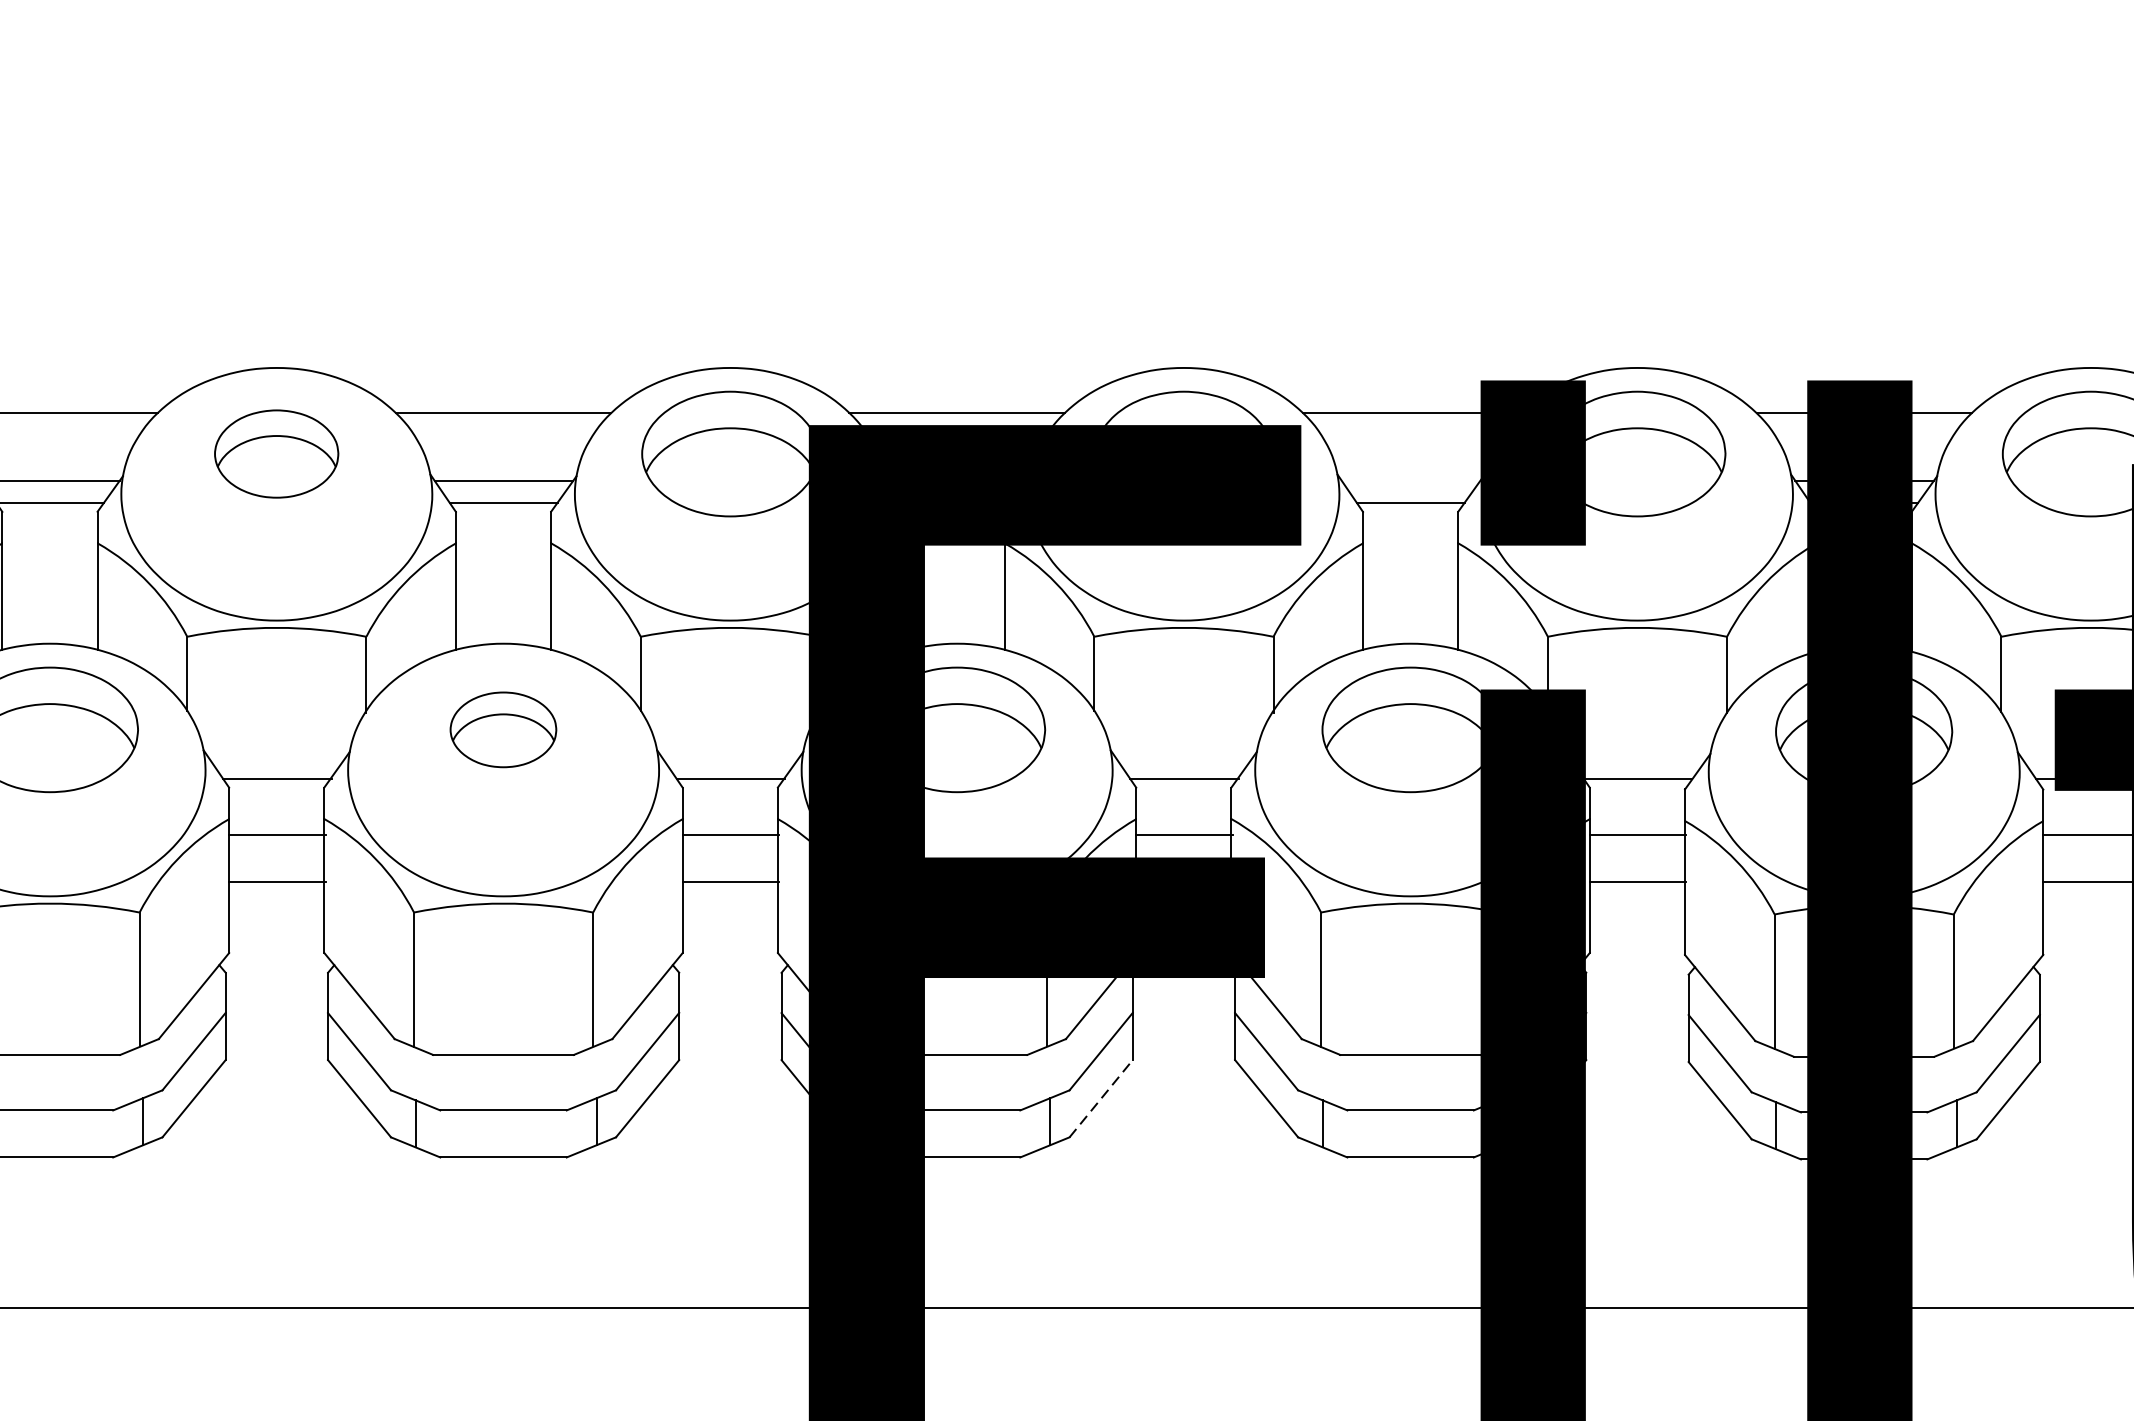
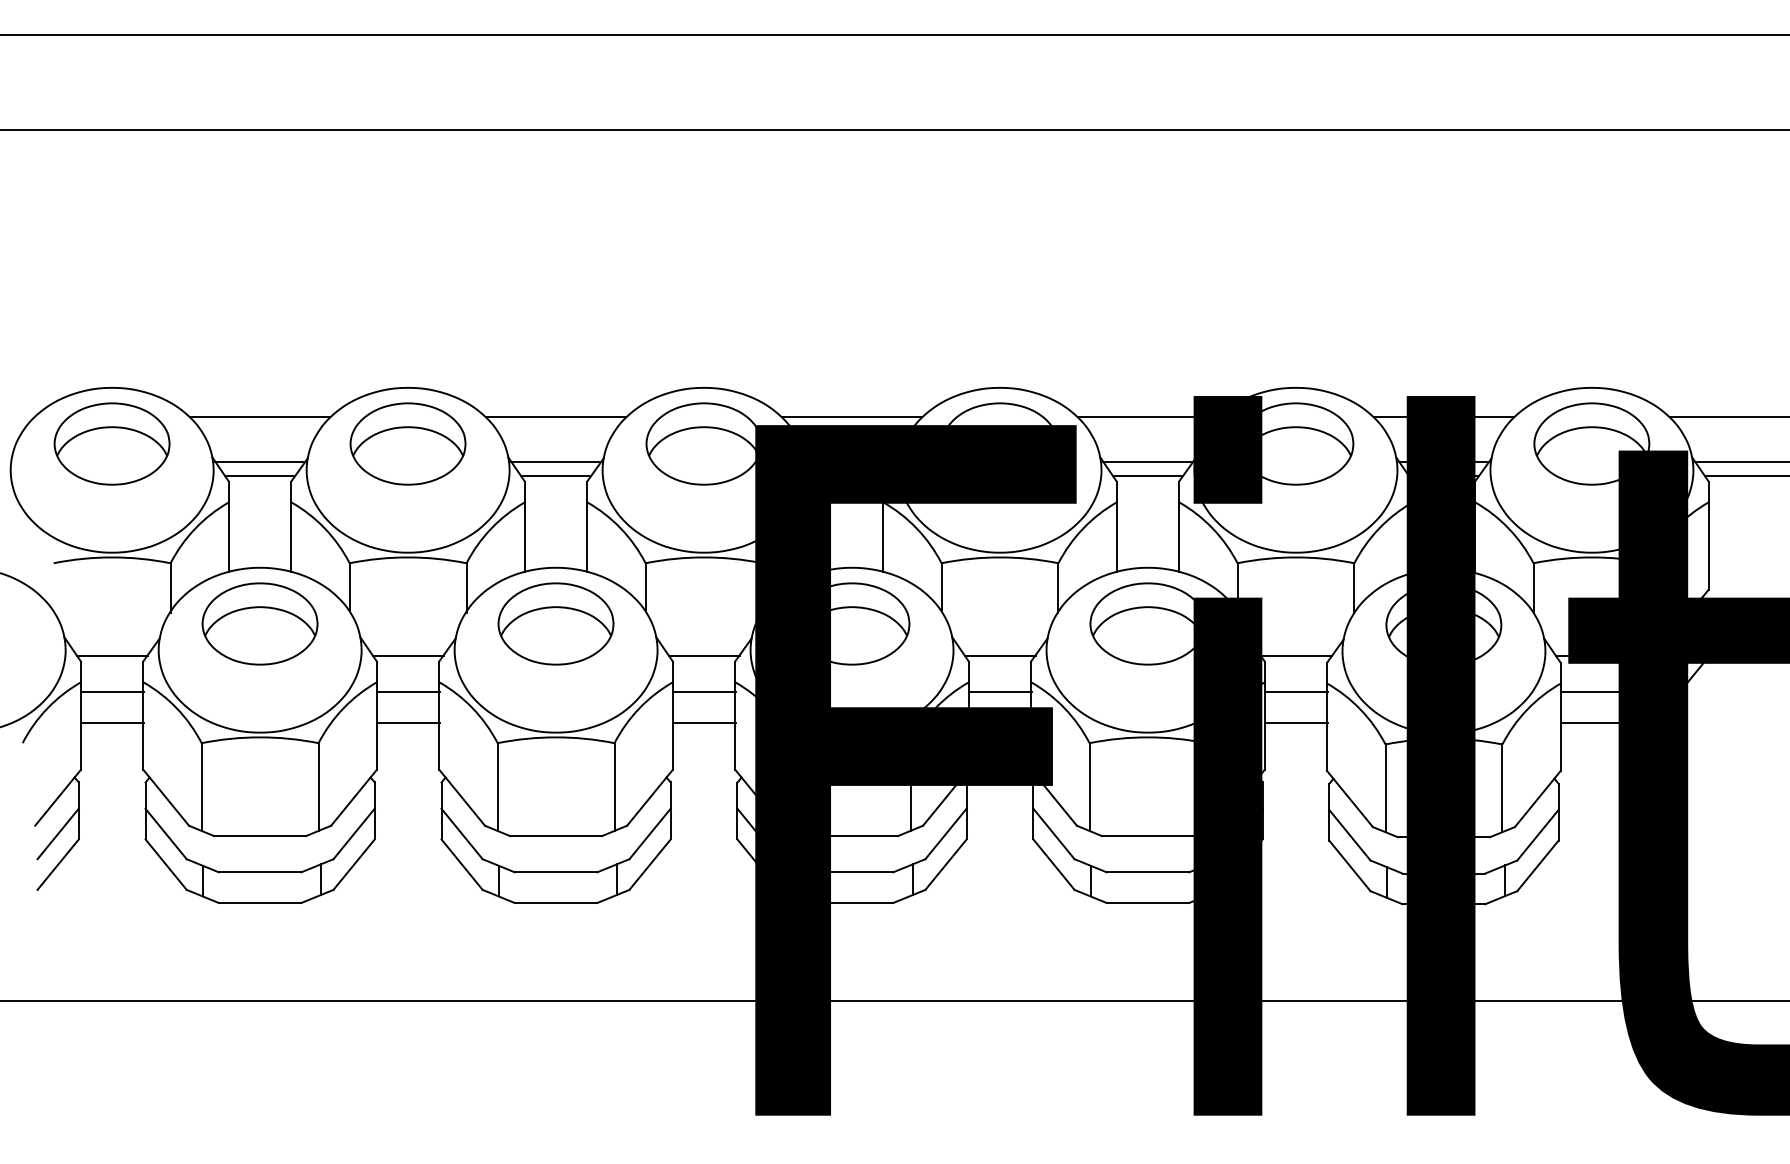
part: (275, 453) -> (407, 443), size x1.43
line: (1411, 480) -> (1148, 461), added
part: (502, 729) -> (555, 623), size x1.67
line: (1101, 1098) -> (946, 864), dashed -> solid

